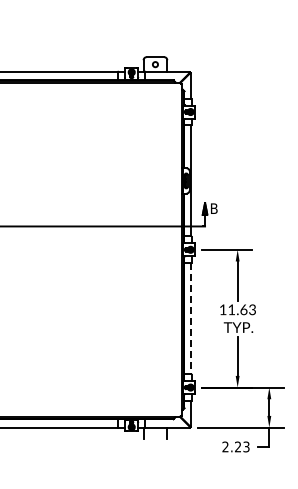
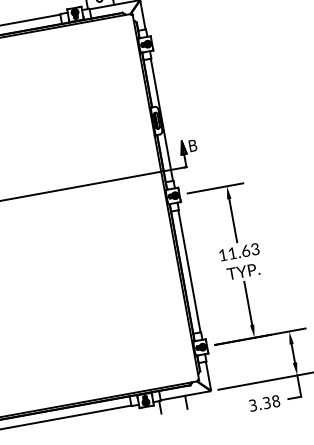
line: (191, 318) -> (189, 271), dashed -> solid
text: (235, 446) -> (263, 402), 2.23 -> 3.38

